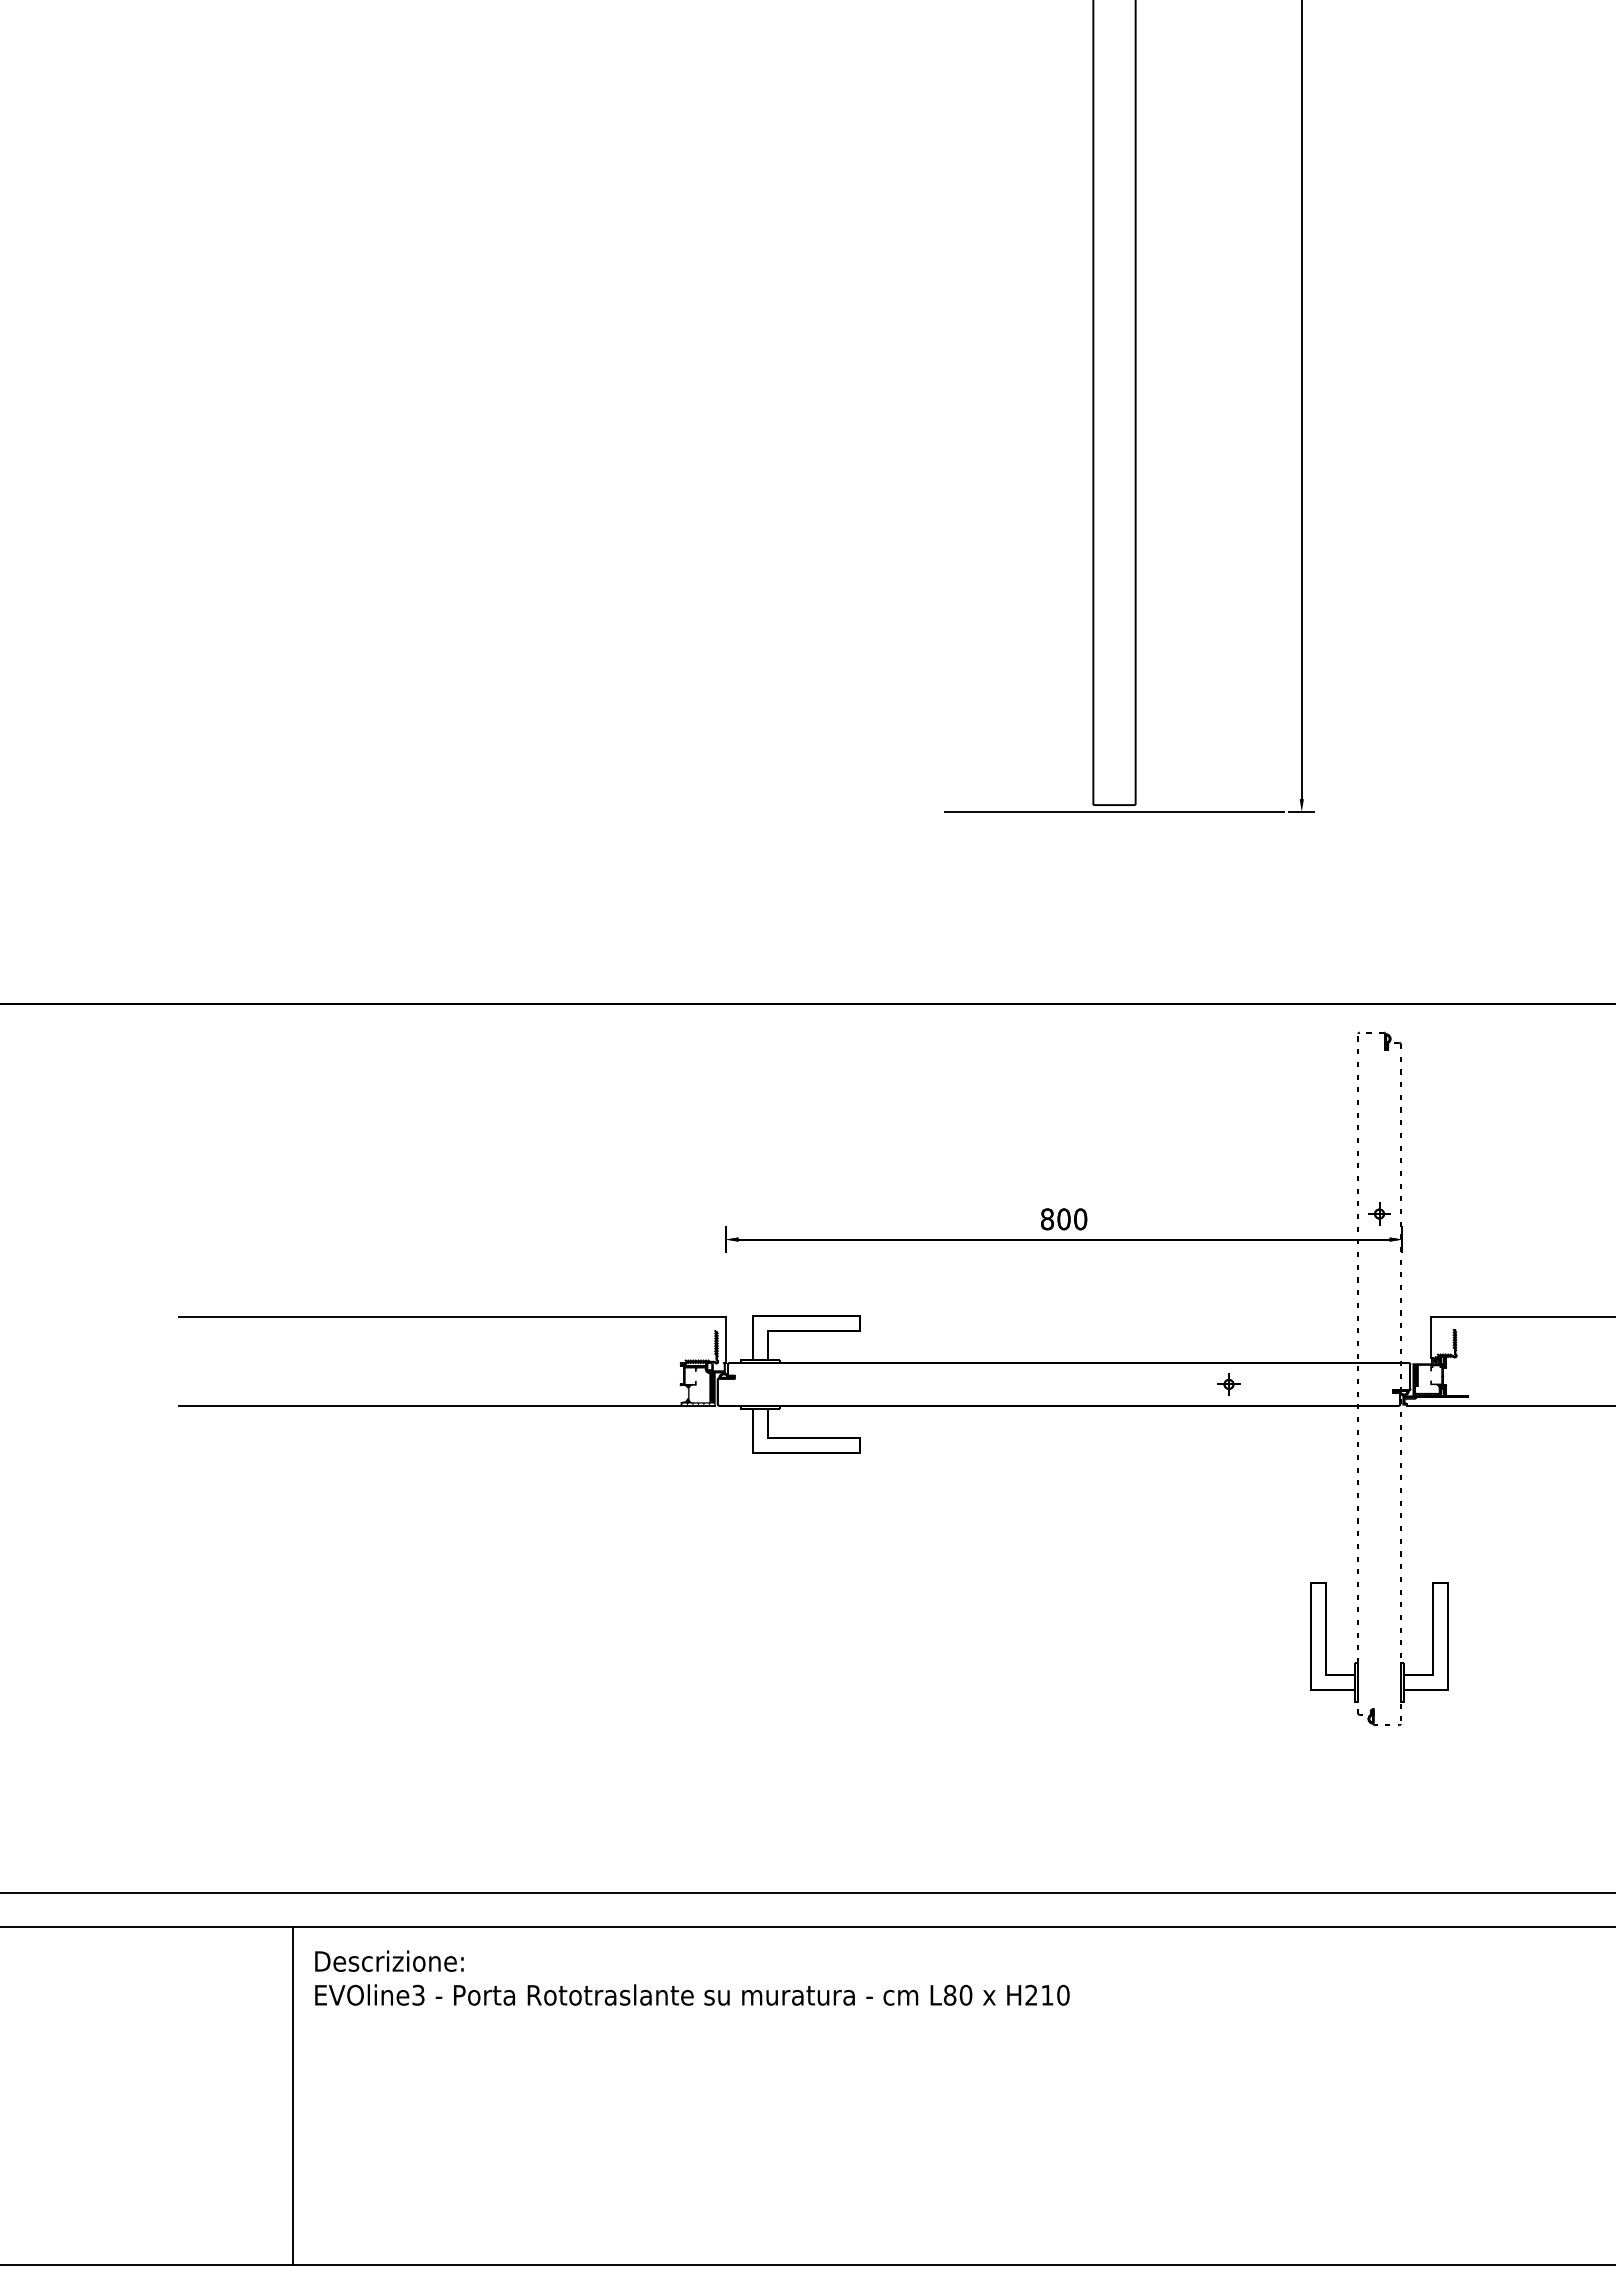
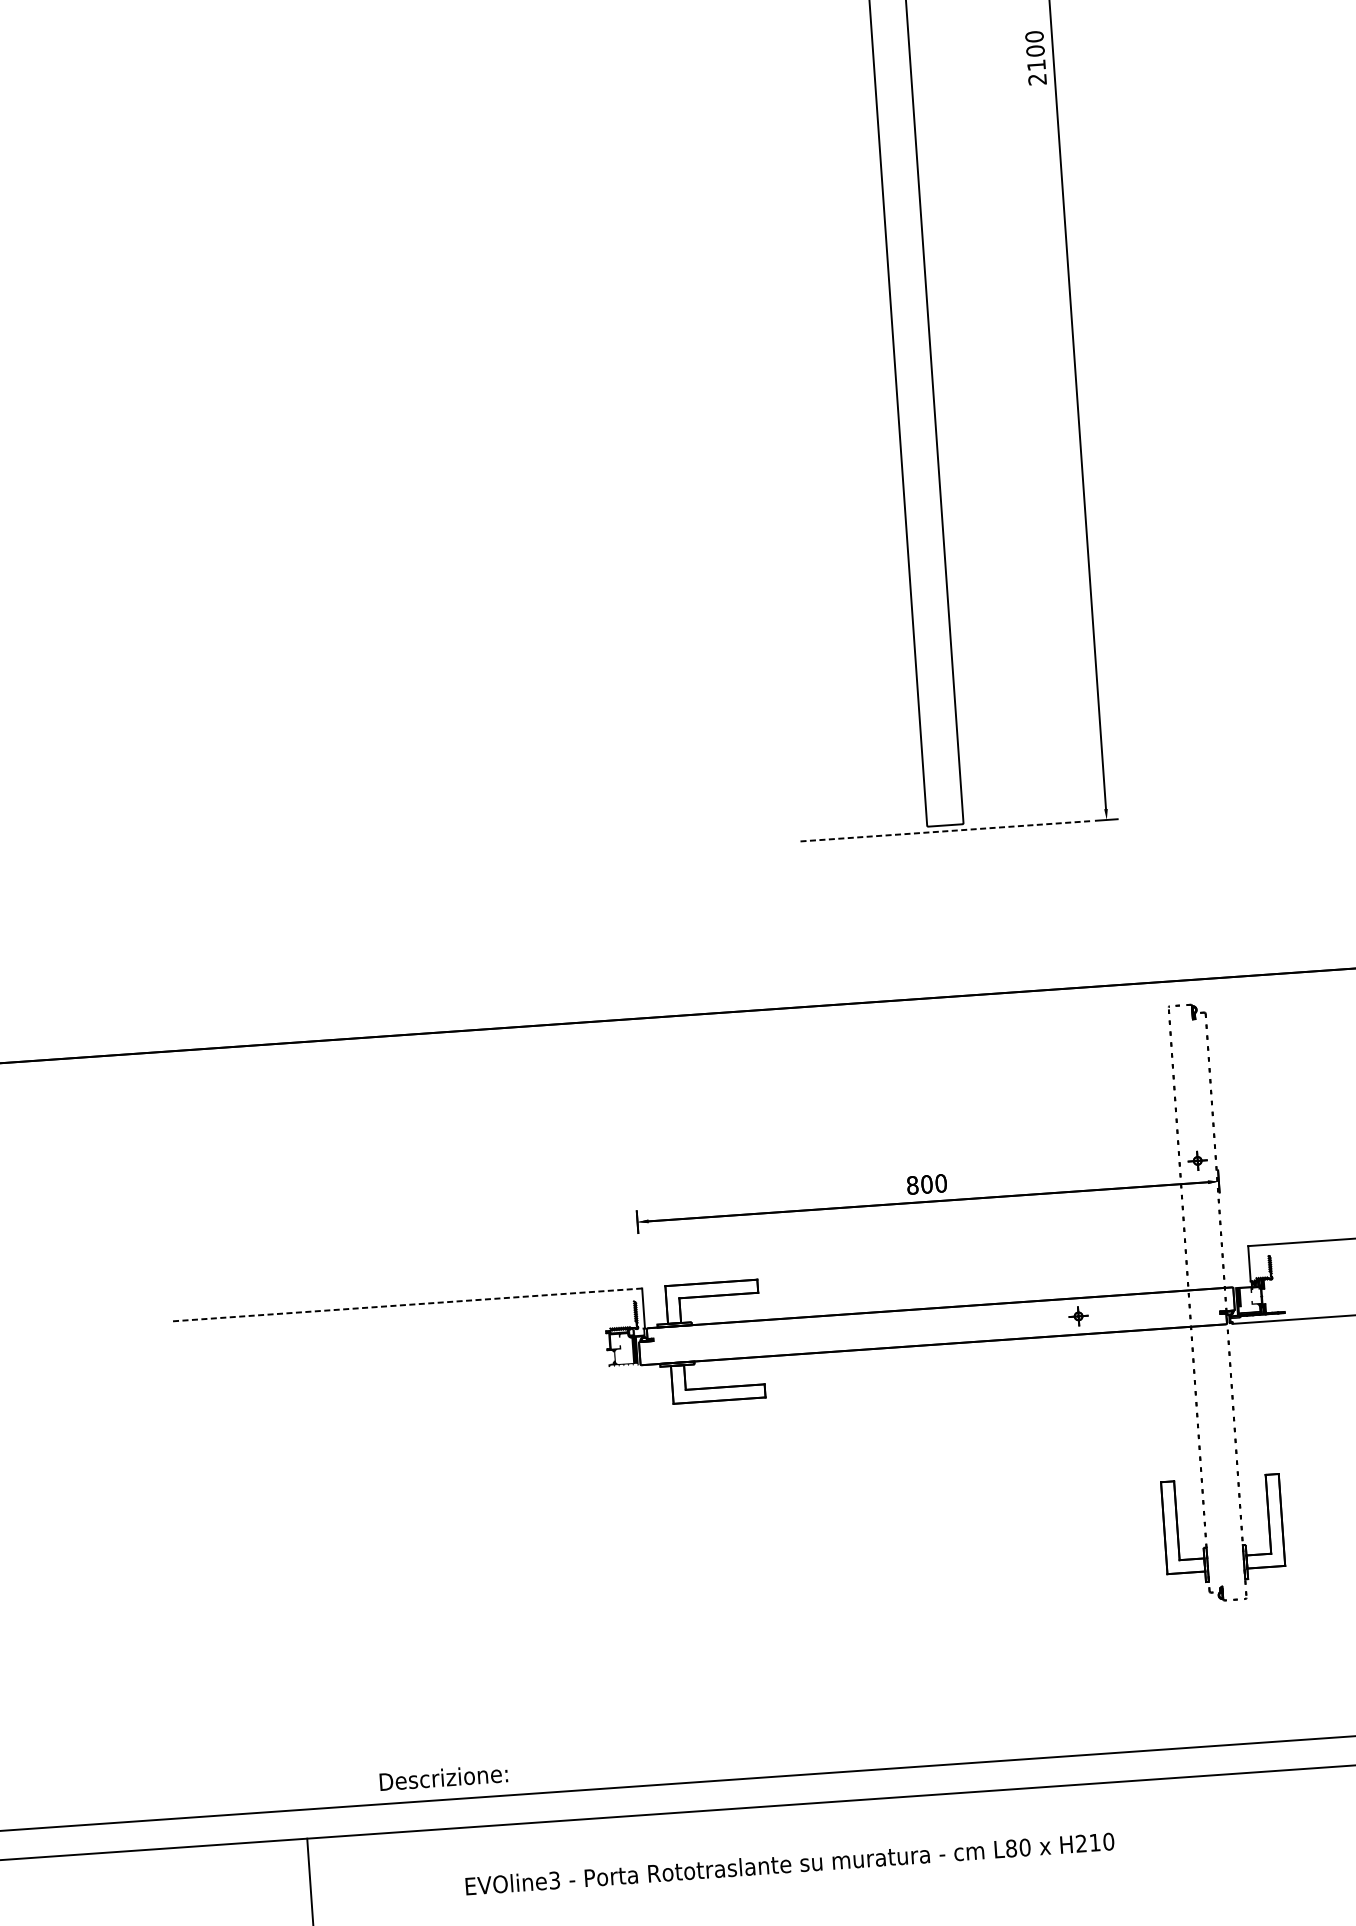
line: (1114, 811) -> (945, 830), solid -> dashed
line: (452, 1316) -> (407, 1304), solid -> dashed
line: (446, 1405) -> (407, 1381), removed
text: (389, 1960) -> (443, 1777), moved
text: (692, 1994) -> (790, 1863), moved

